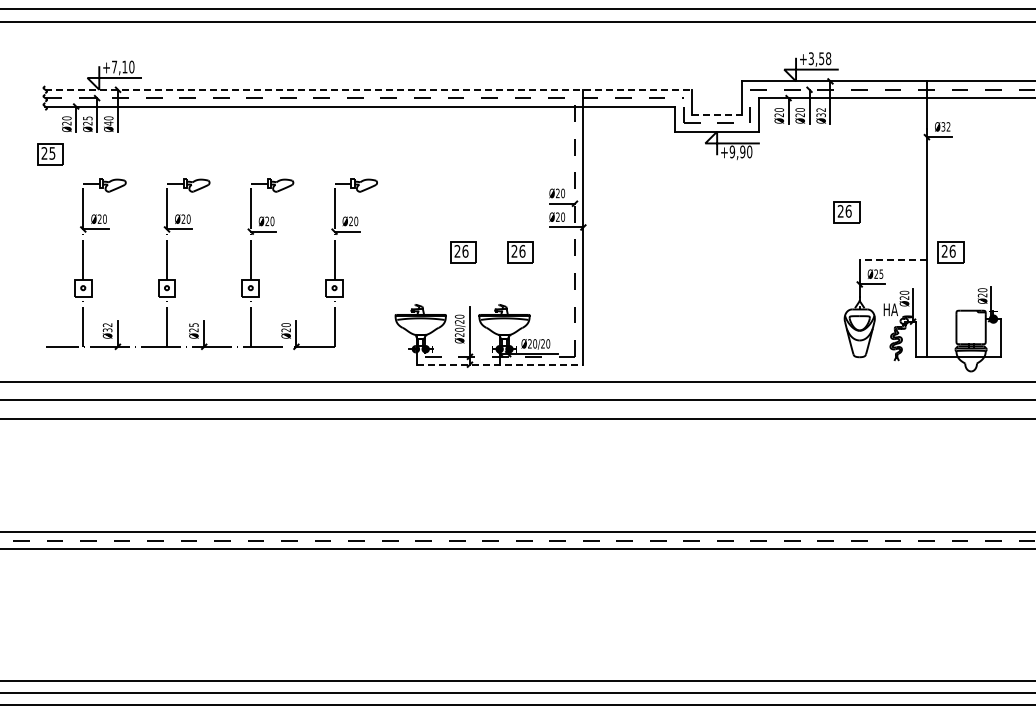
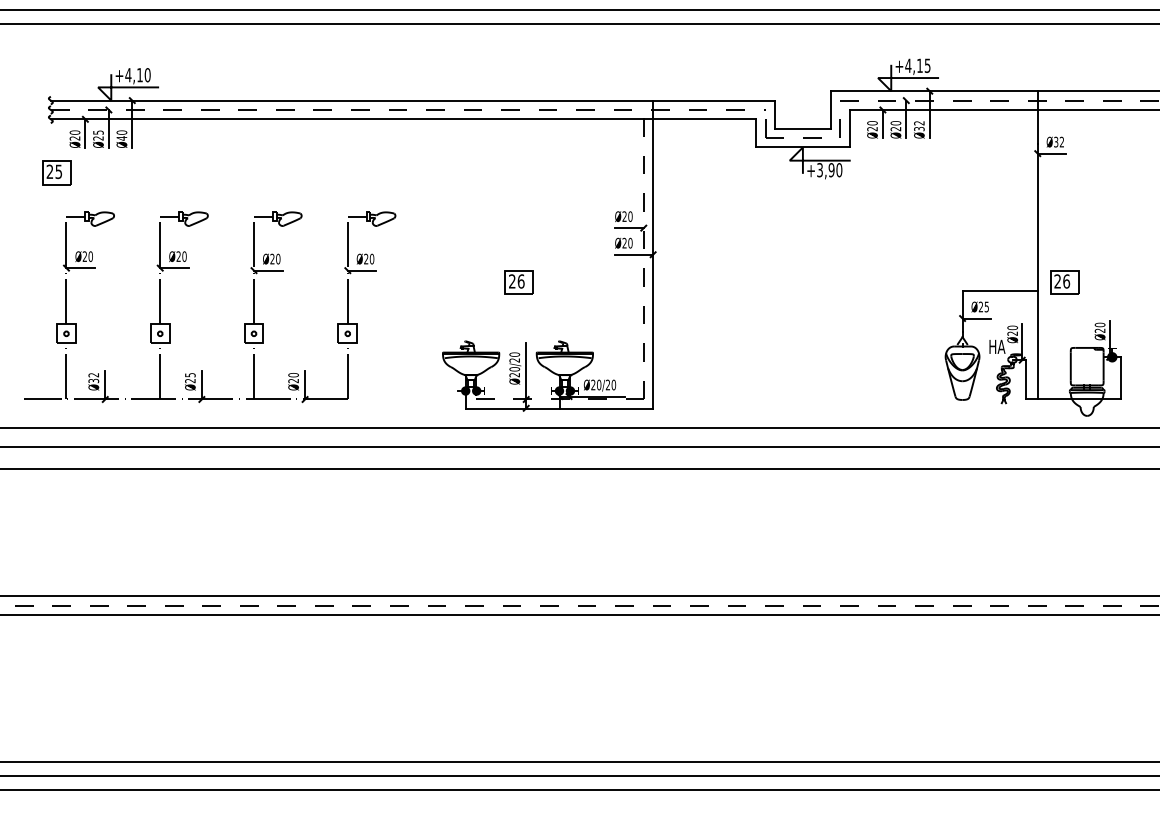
text: (819, 58) -> (917, 65), +3,58 -> +4,15
text: (114, 66) -> (128, 74), +7,10 -> +4,10
line: (369, 89) -> (413, 100), dashed -> solid
line: (717, 114) -> (803, 128), dashed -> solid
text: (732, 151) -> (820, 169), +9,90 -> +3,90
part: (846, 212) -> (947, 237), removed
part: (520, 252) -> (582, 282), removed
line: (893, 260) -> (1000, 291), dashed -> solid
part: (241, 279) -> (243, 324), moved
line: (500, 365) -> (560, 409), dashed -> solid

